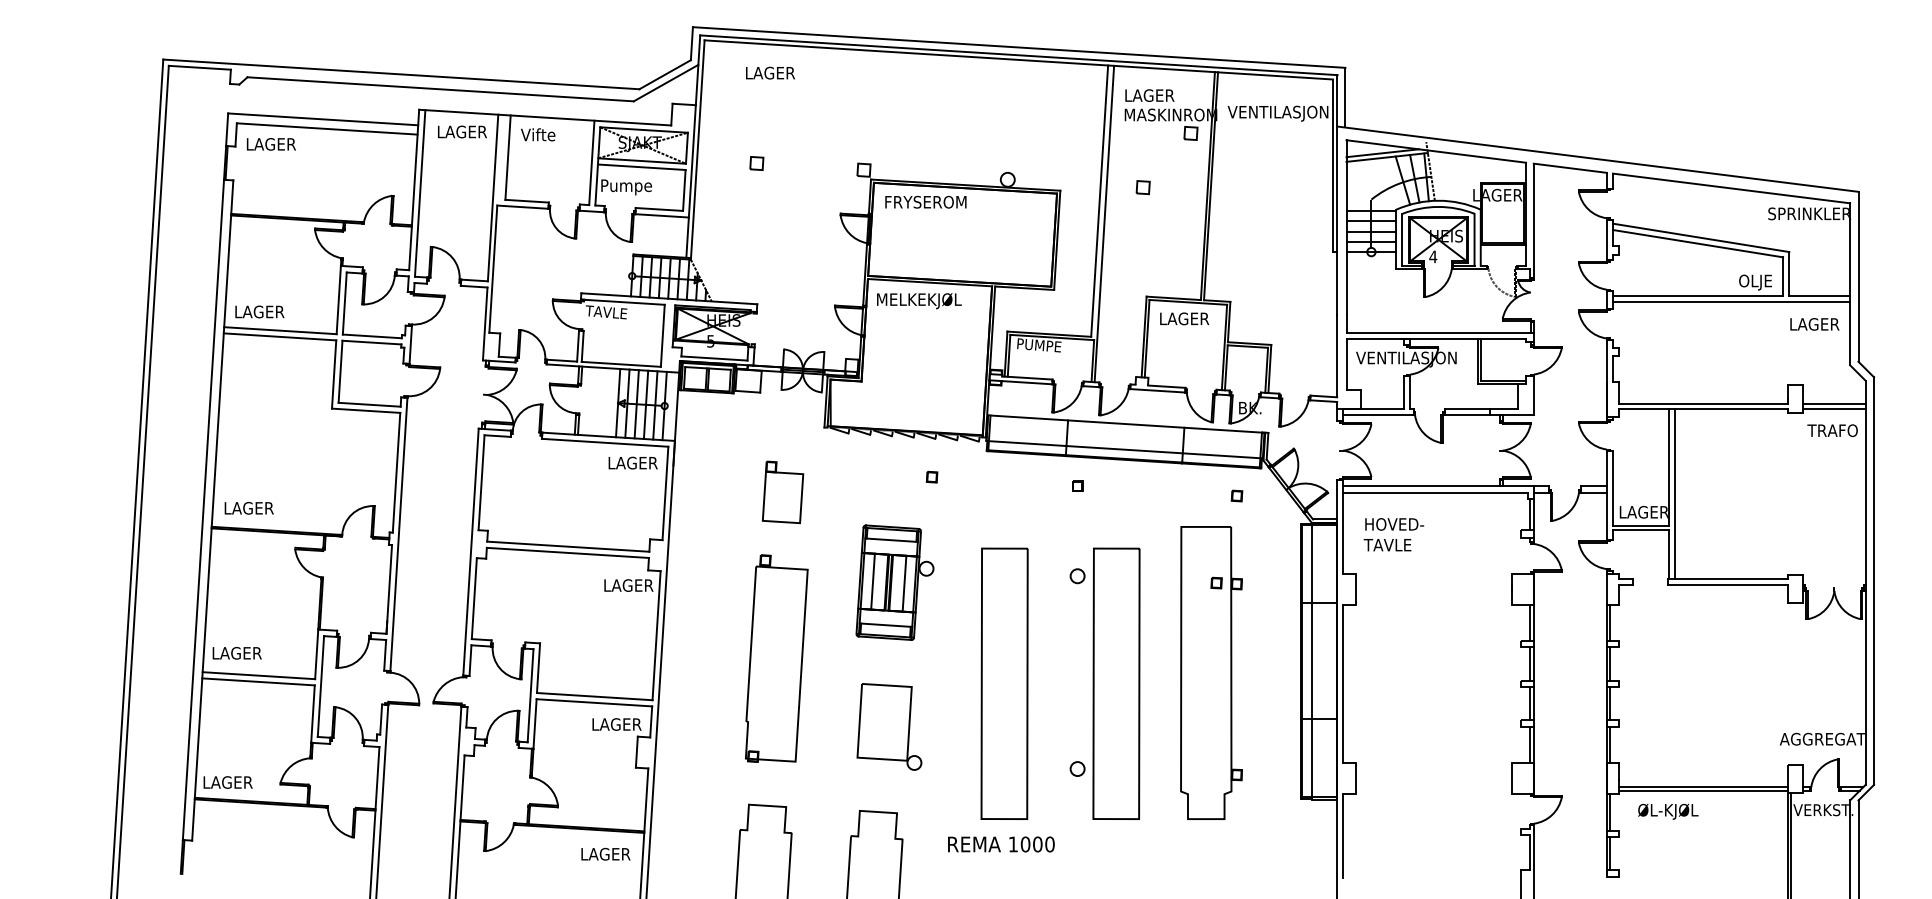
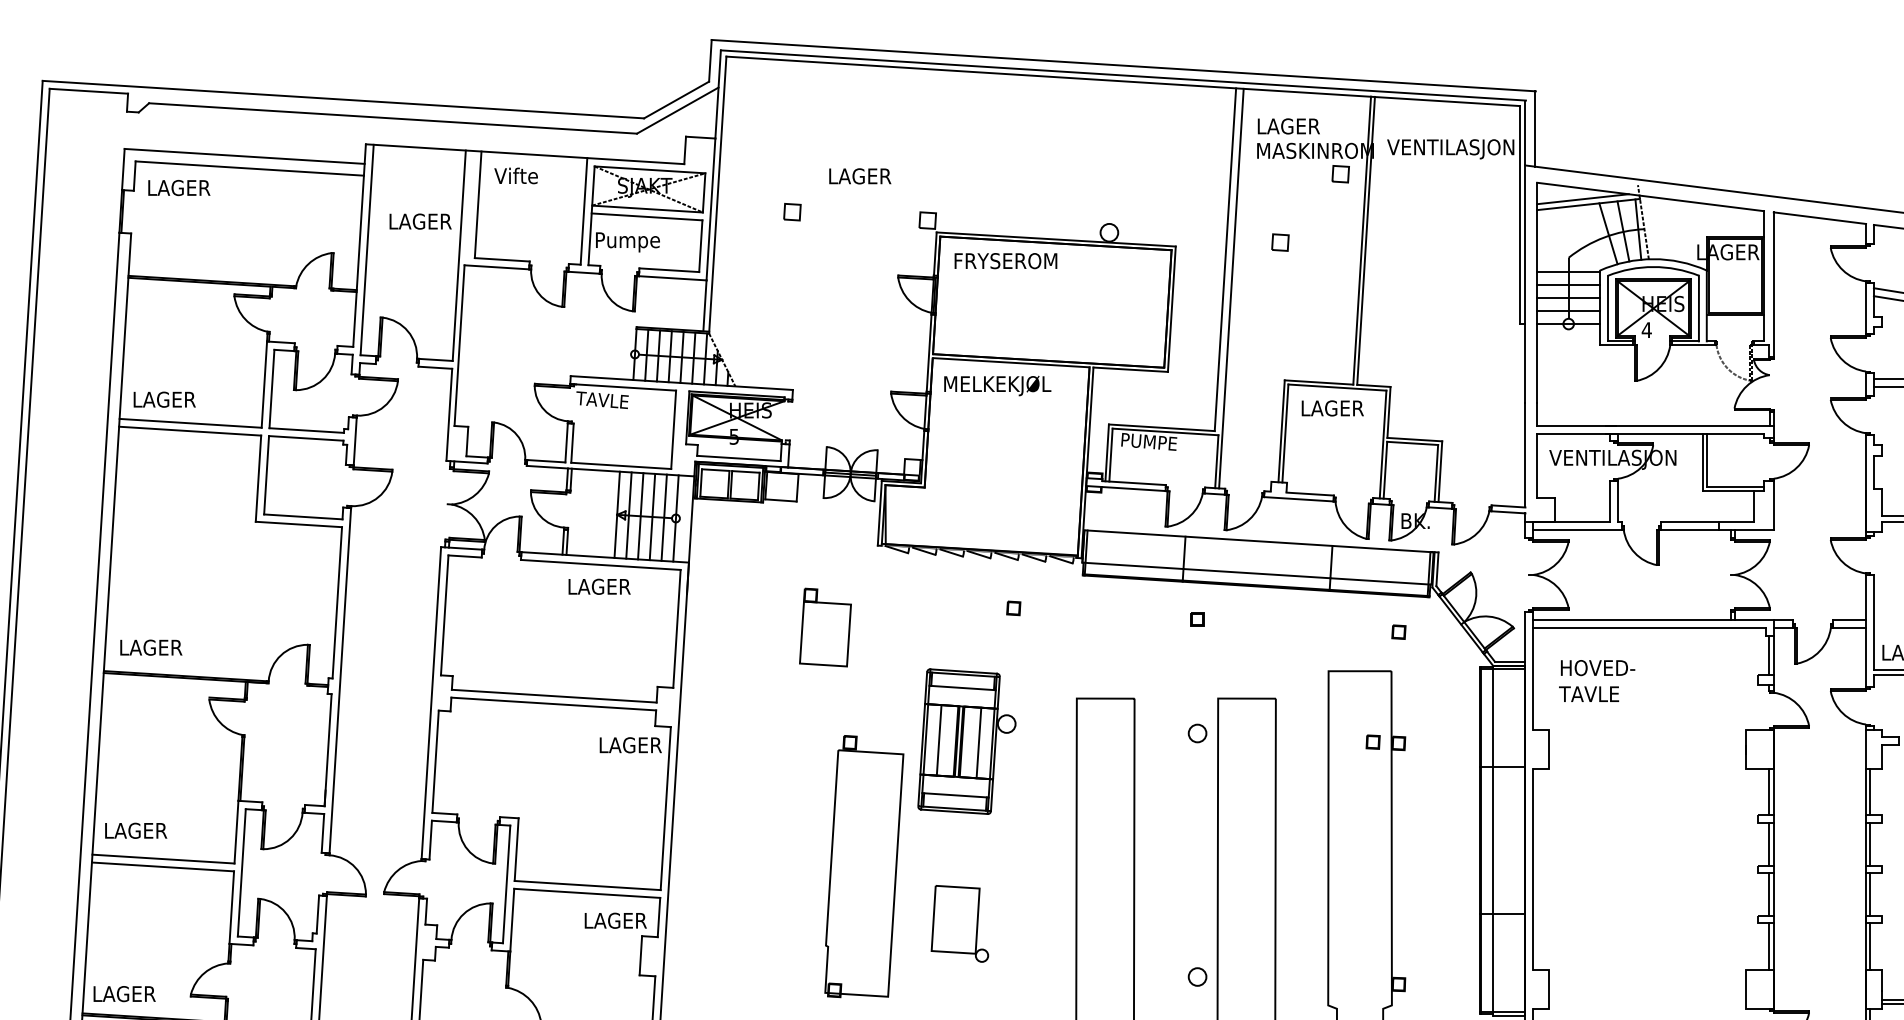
text: (770, 72) -> (860, 175), moved
text: (462, 131) -> (420, 221), moved
text: (632, 462) -> (598, 586), moved
part: (776, 658) -> (863, 866), moved
part: (889, 726) -> (959, 923), size x0.7

